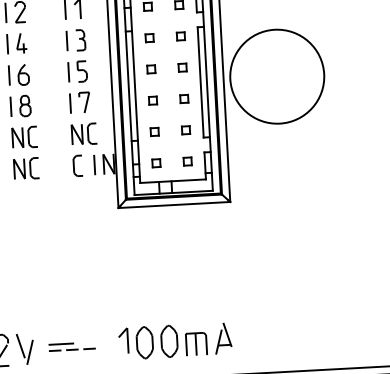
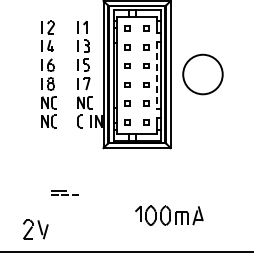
circle: (276, 76) -> (202, 74), size x0.7
line: (200, 82) -> (156, 75), solid -> dashed
part: (175, 340) -> (169, 215), moved
part: (70, 346) -> (64, 192), moved

